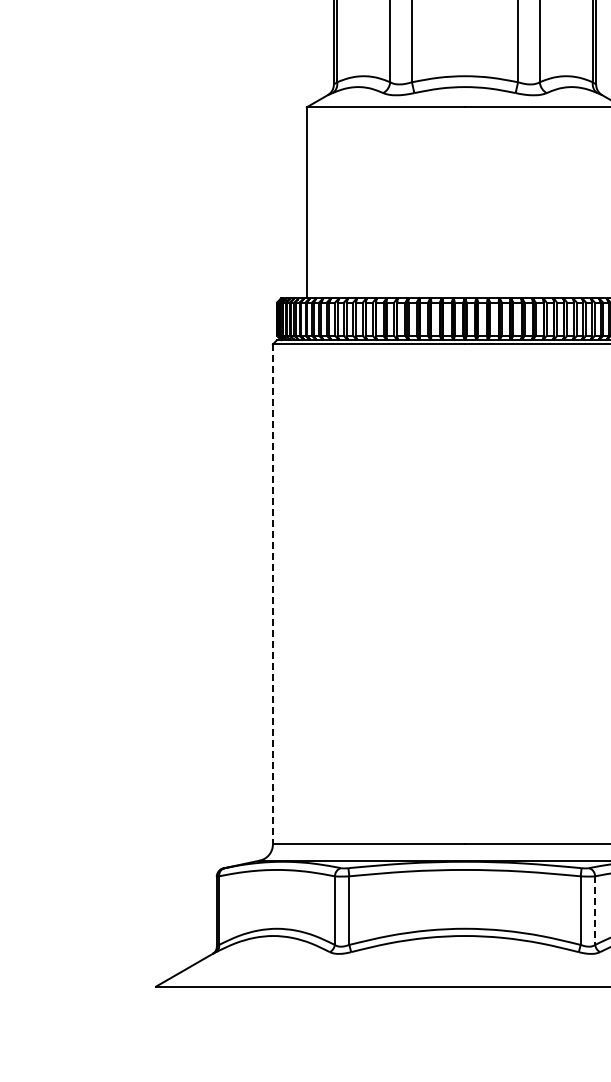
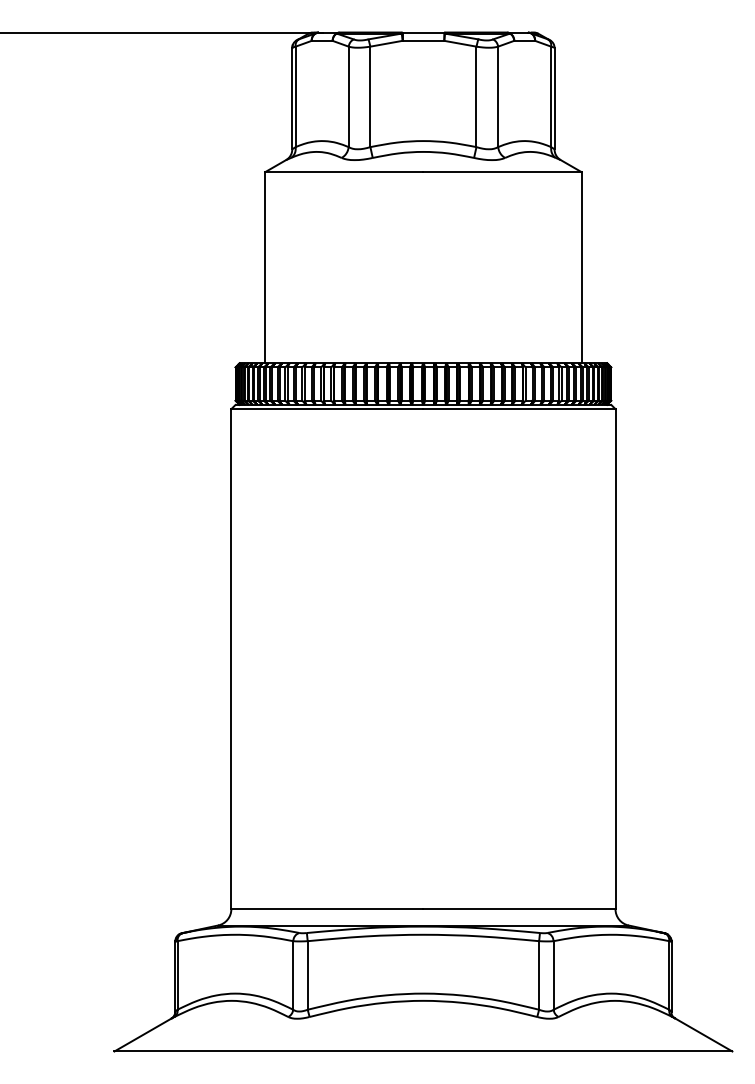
line: (273, 594) -> (231, 659), dashed -> solid
line: (595, 910) -> (553, 975), dashed -> solid

